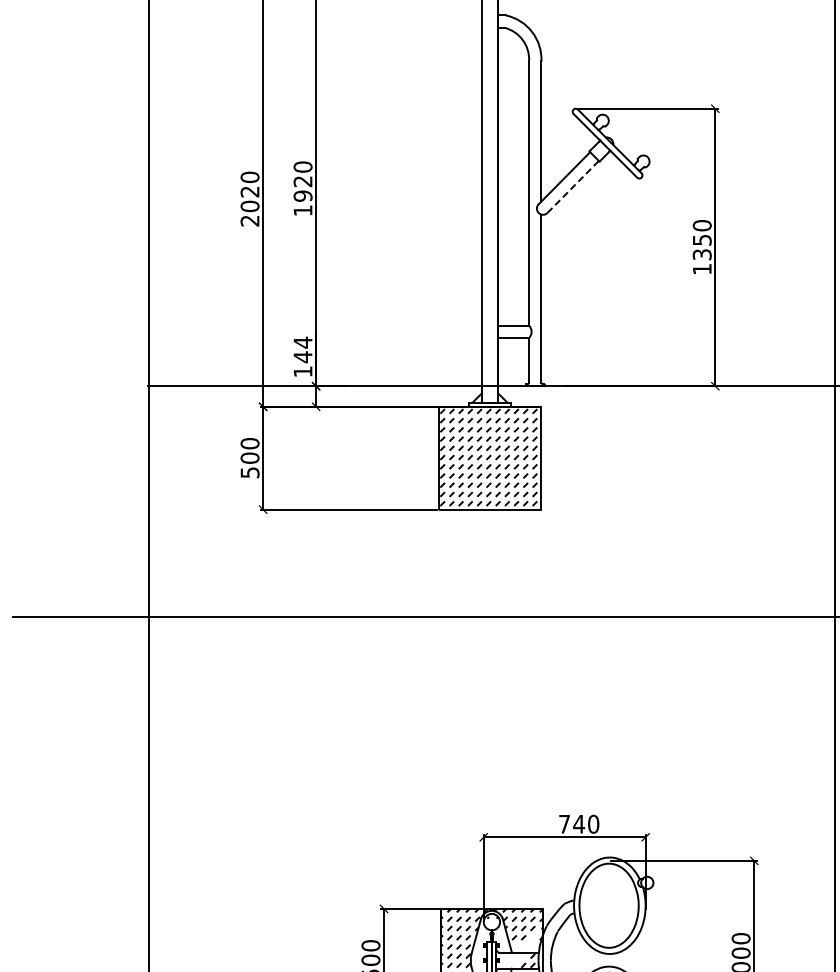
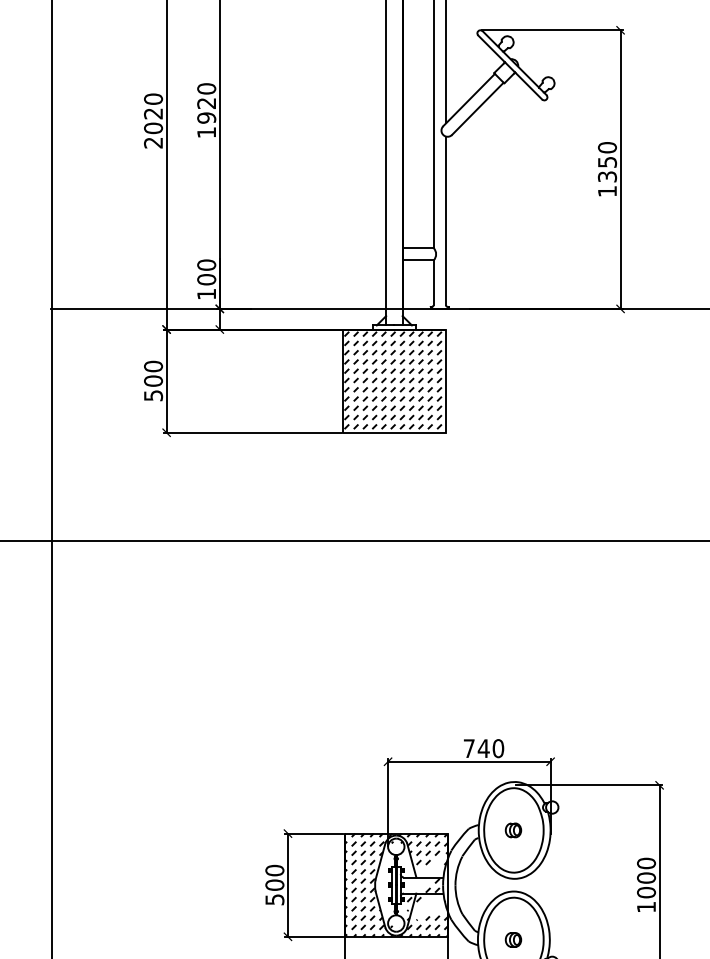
line: (573, 186) -> (478, 108), dashed -> solid
text: (302, 349) -> (206, 272), 144 -> 100
part: (608, 905) -> (513, 830), added

